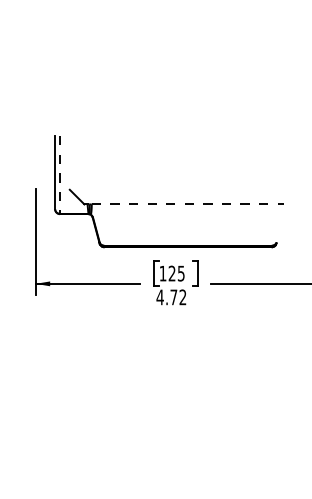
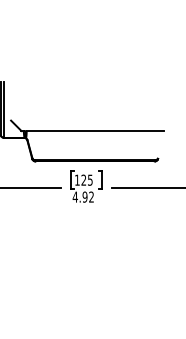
line: (60, 174) -> (4, 109), dashed -> solid
line: (188, 204) -> (95, 131), dashed -> solid
text: (173, 297) -> (84, 197), 4.72 -> 4.92

